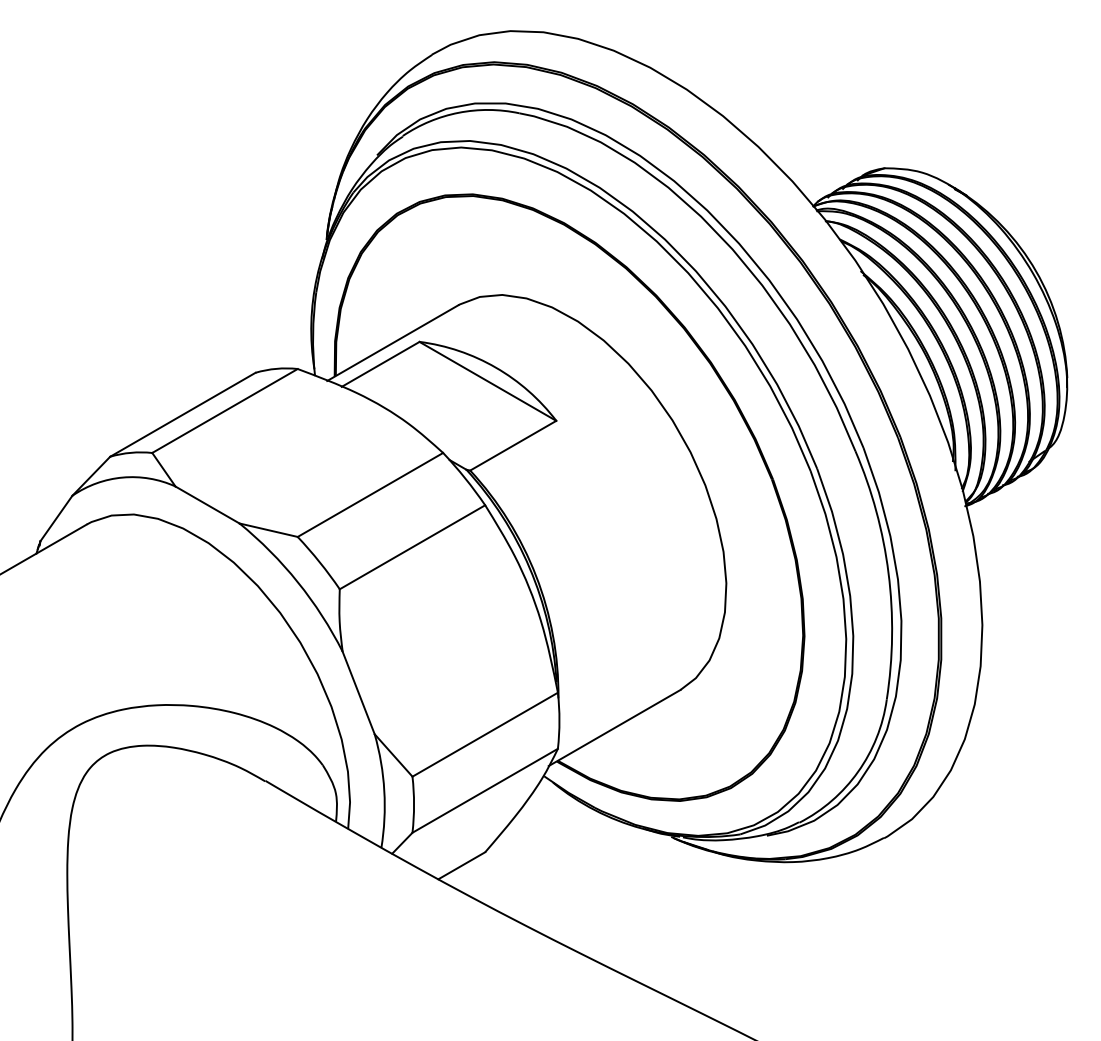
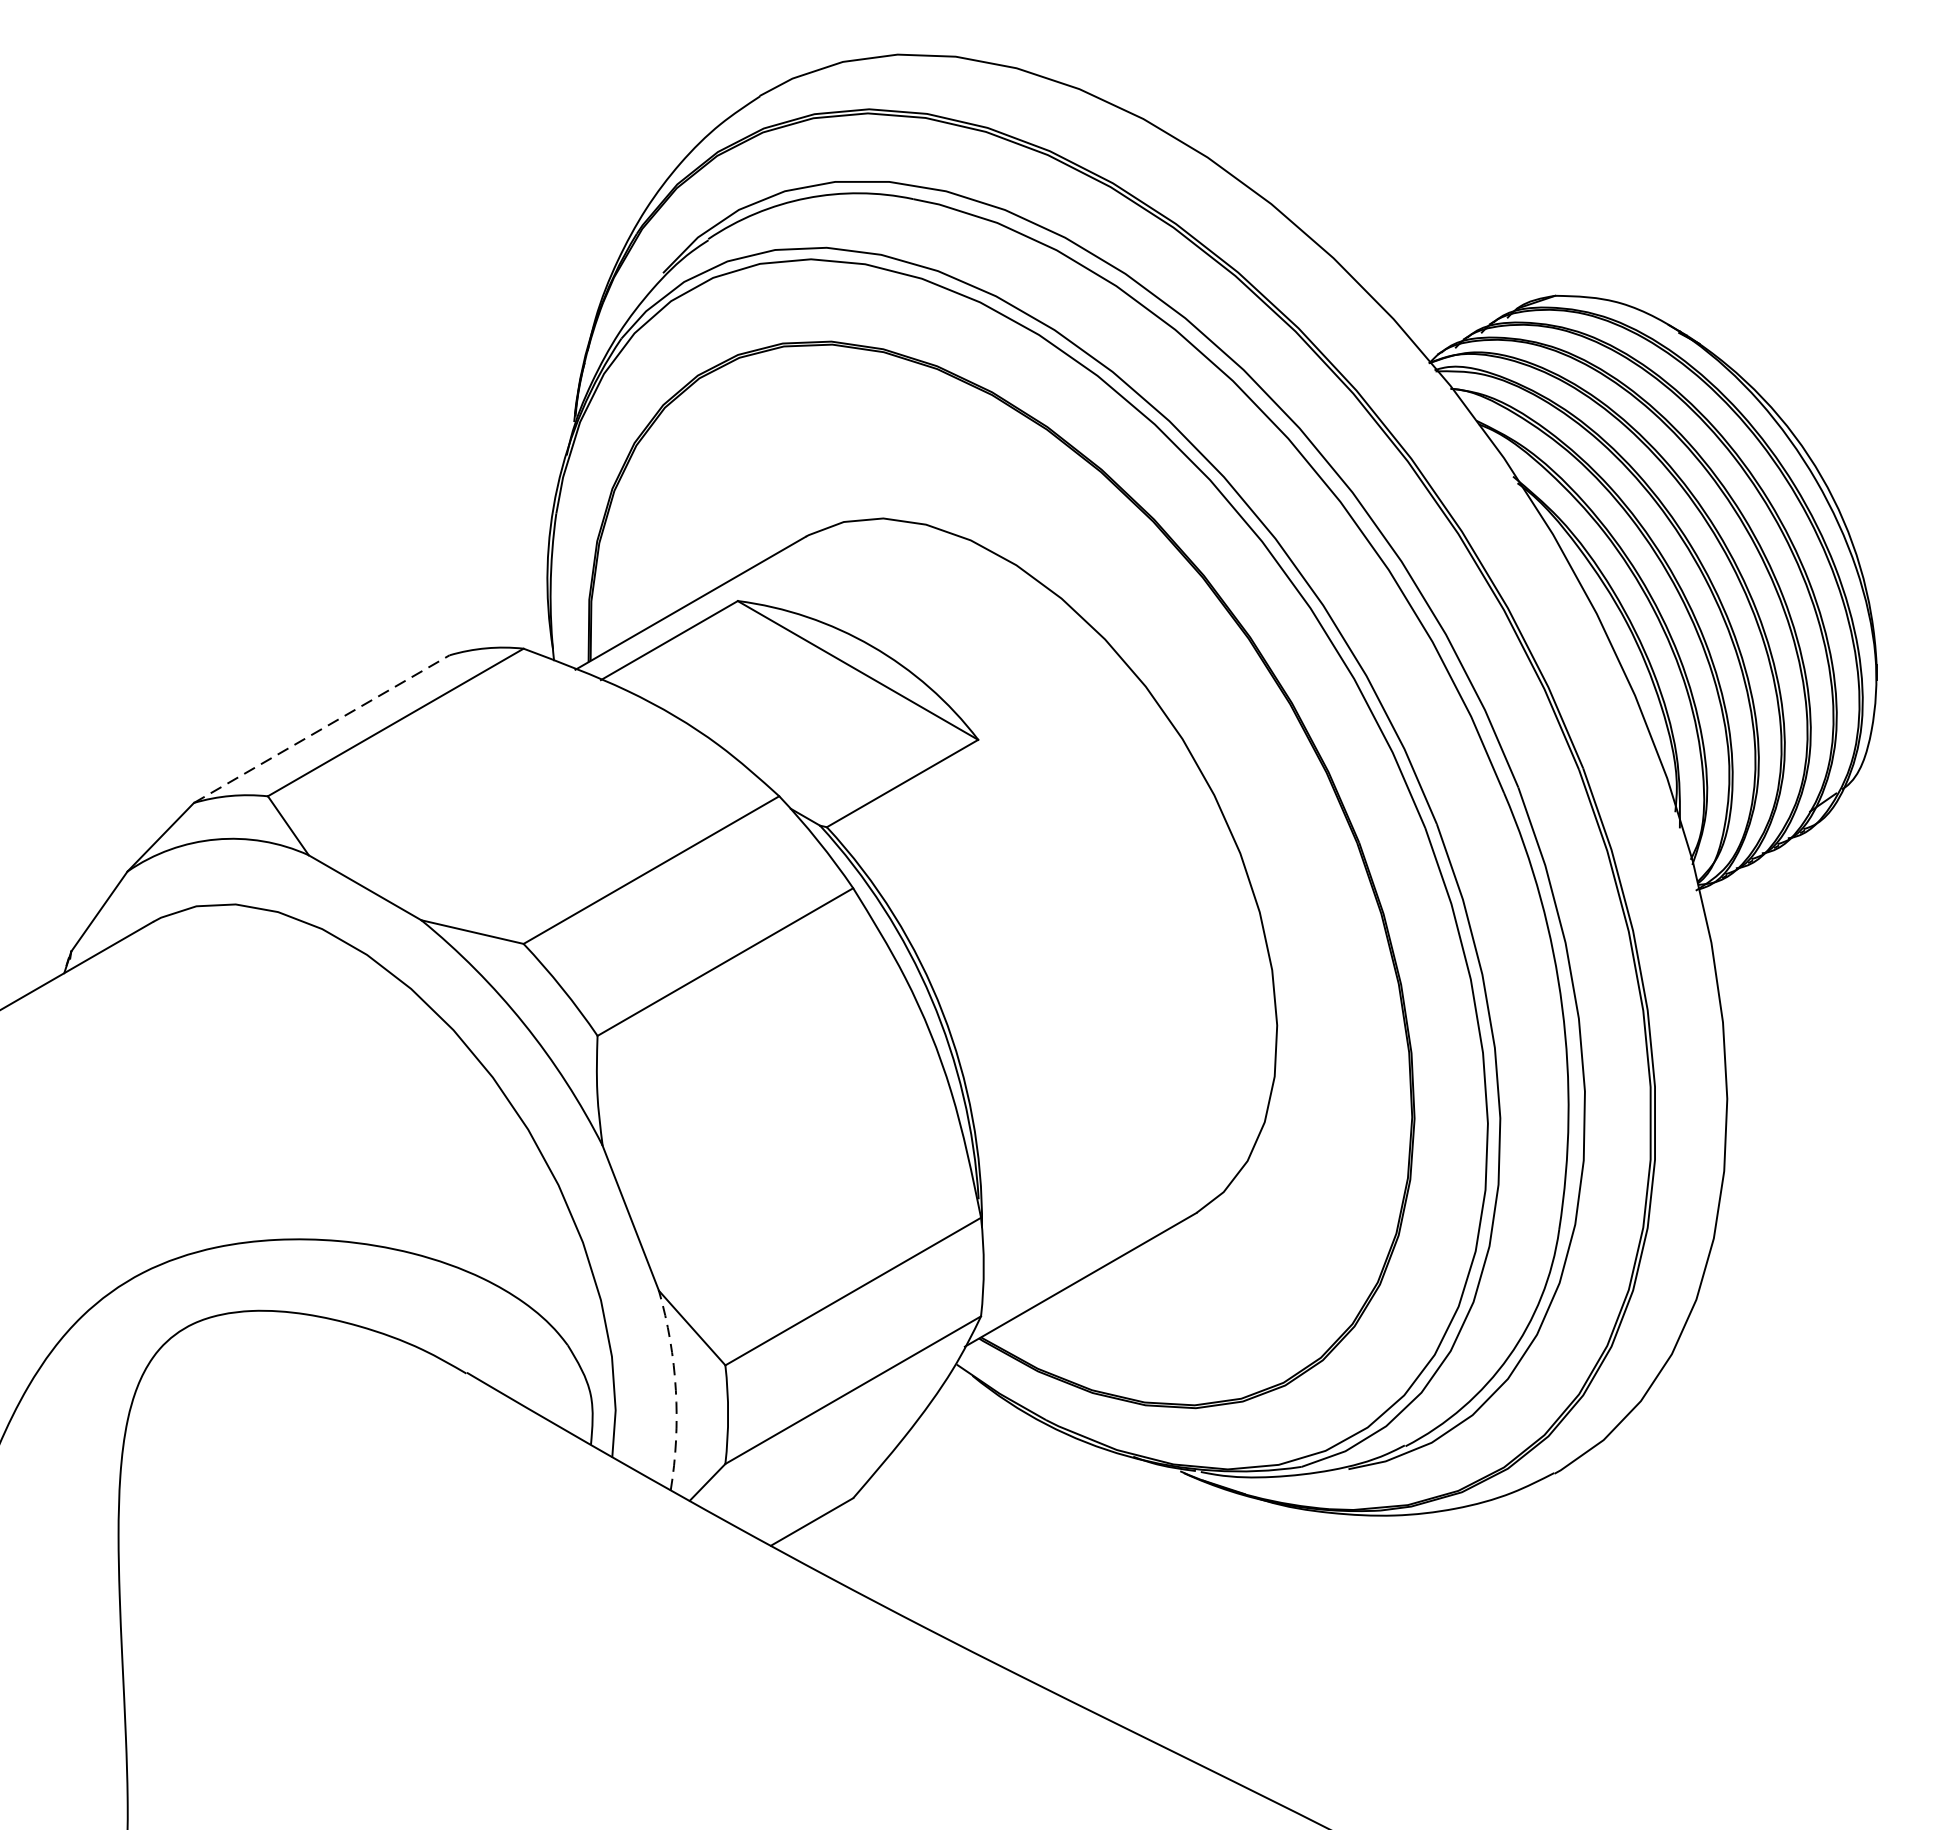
line: (182, 414) -> (321, 728), solid -> dashed
arc: (384, 790) -> (676, 1389), solid -> dashed

